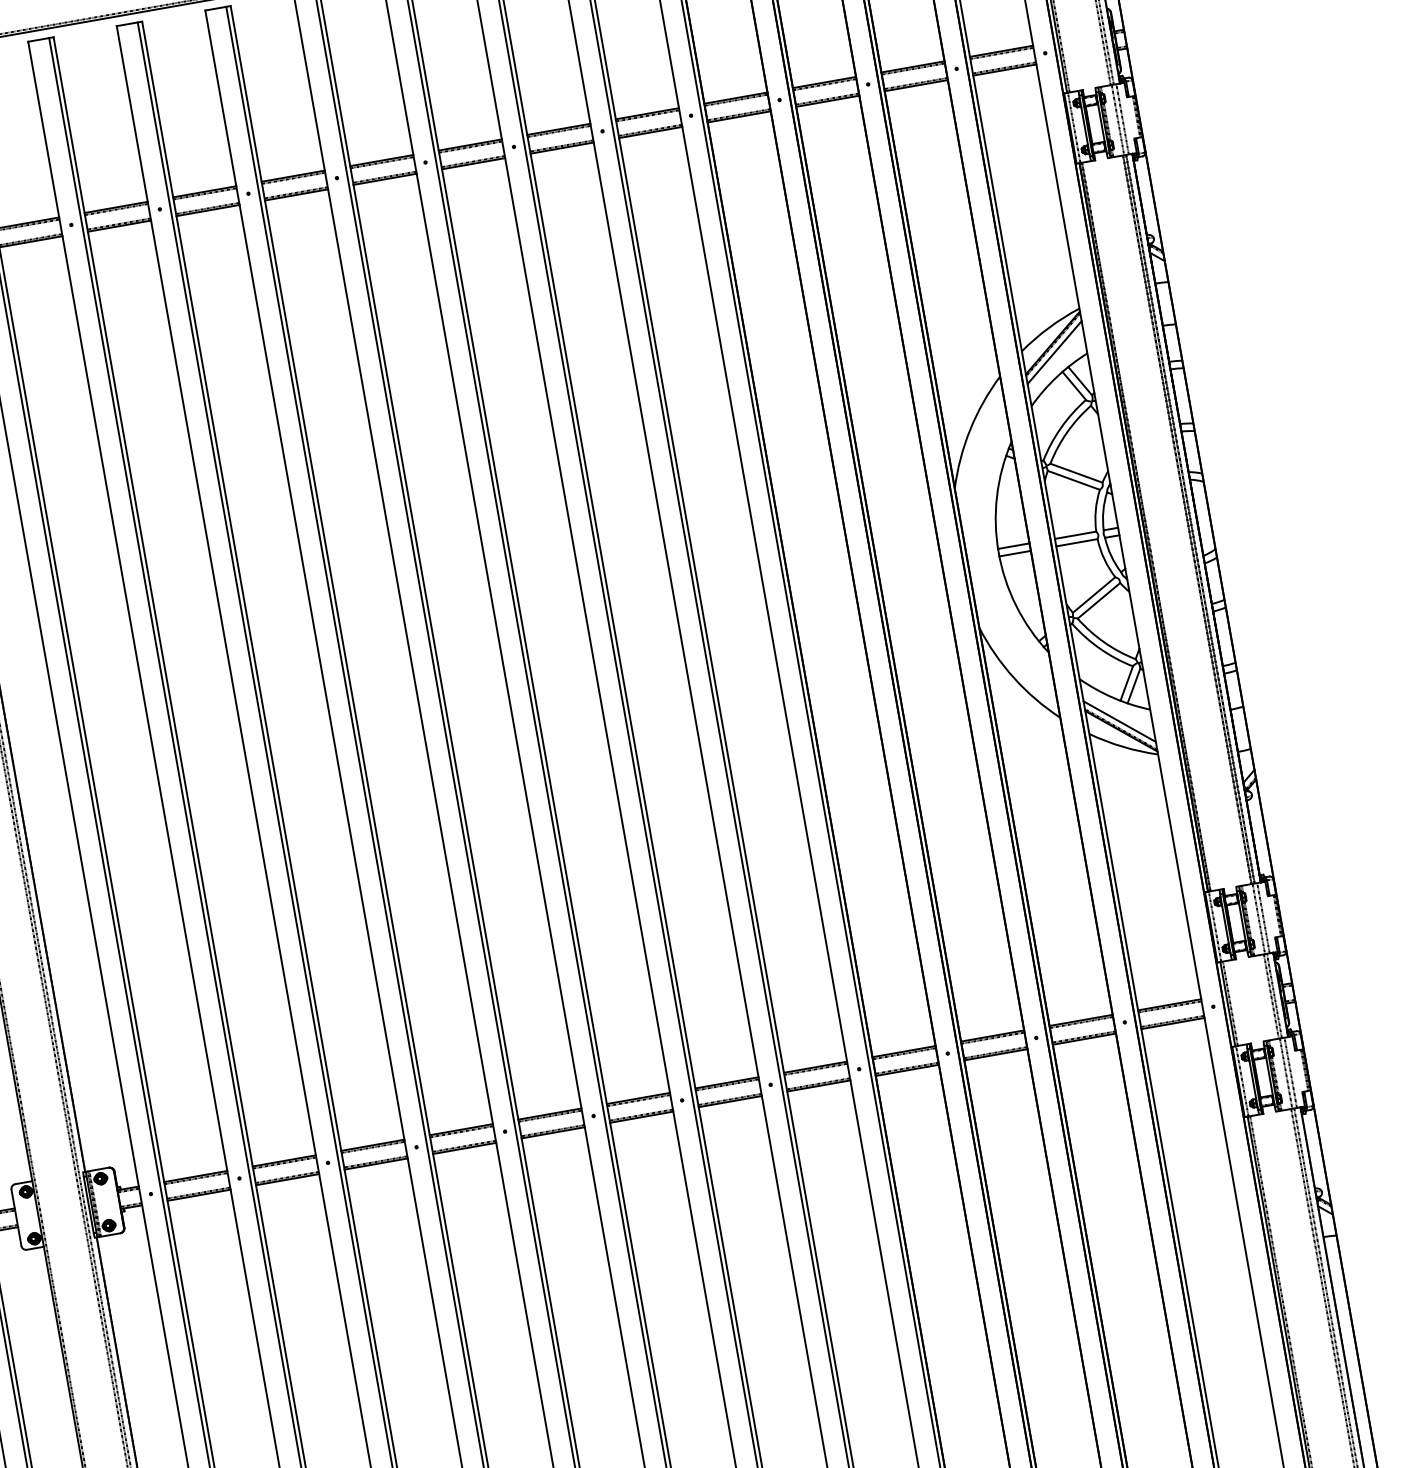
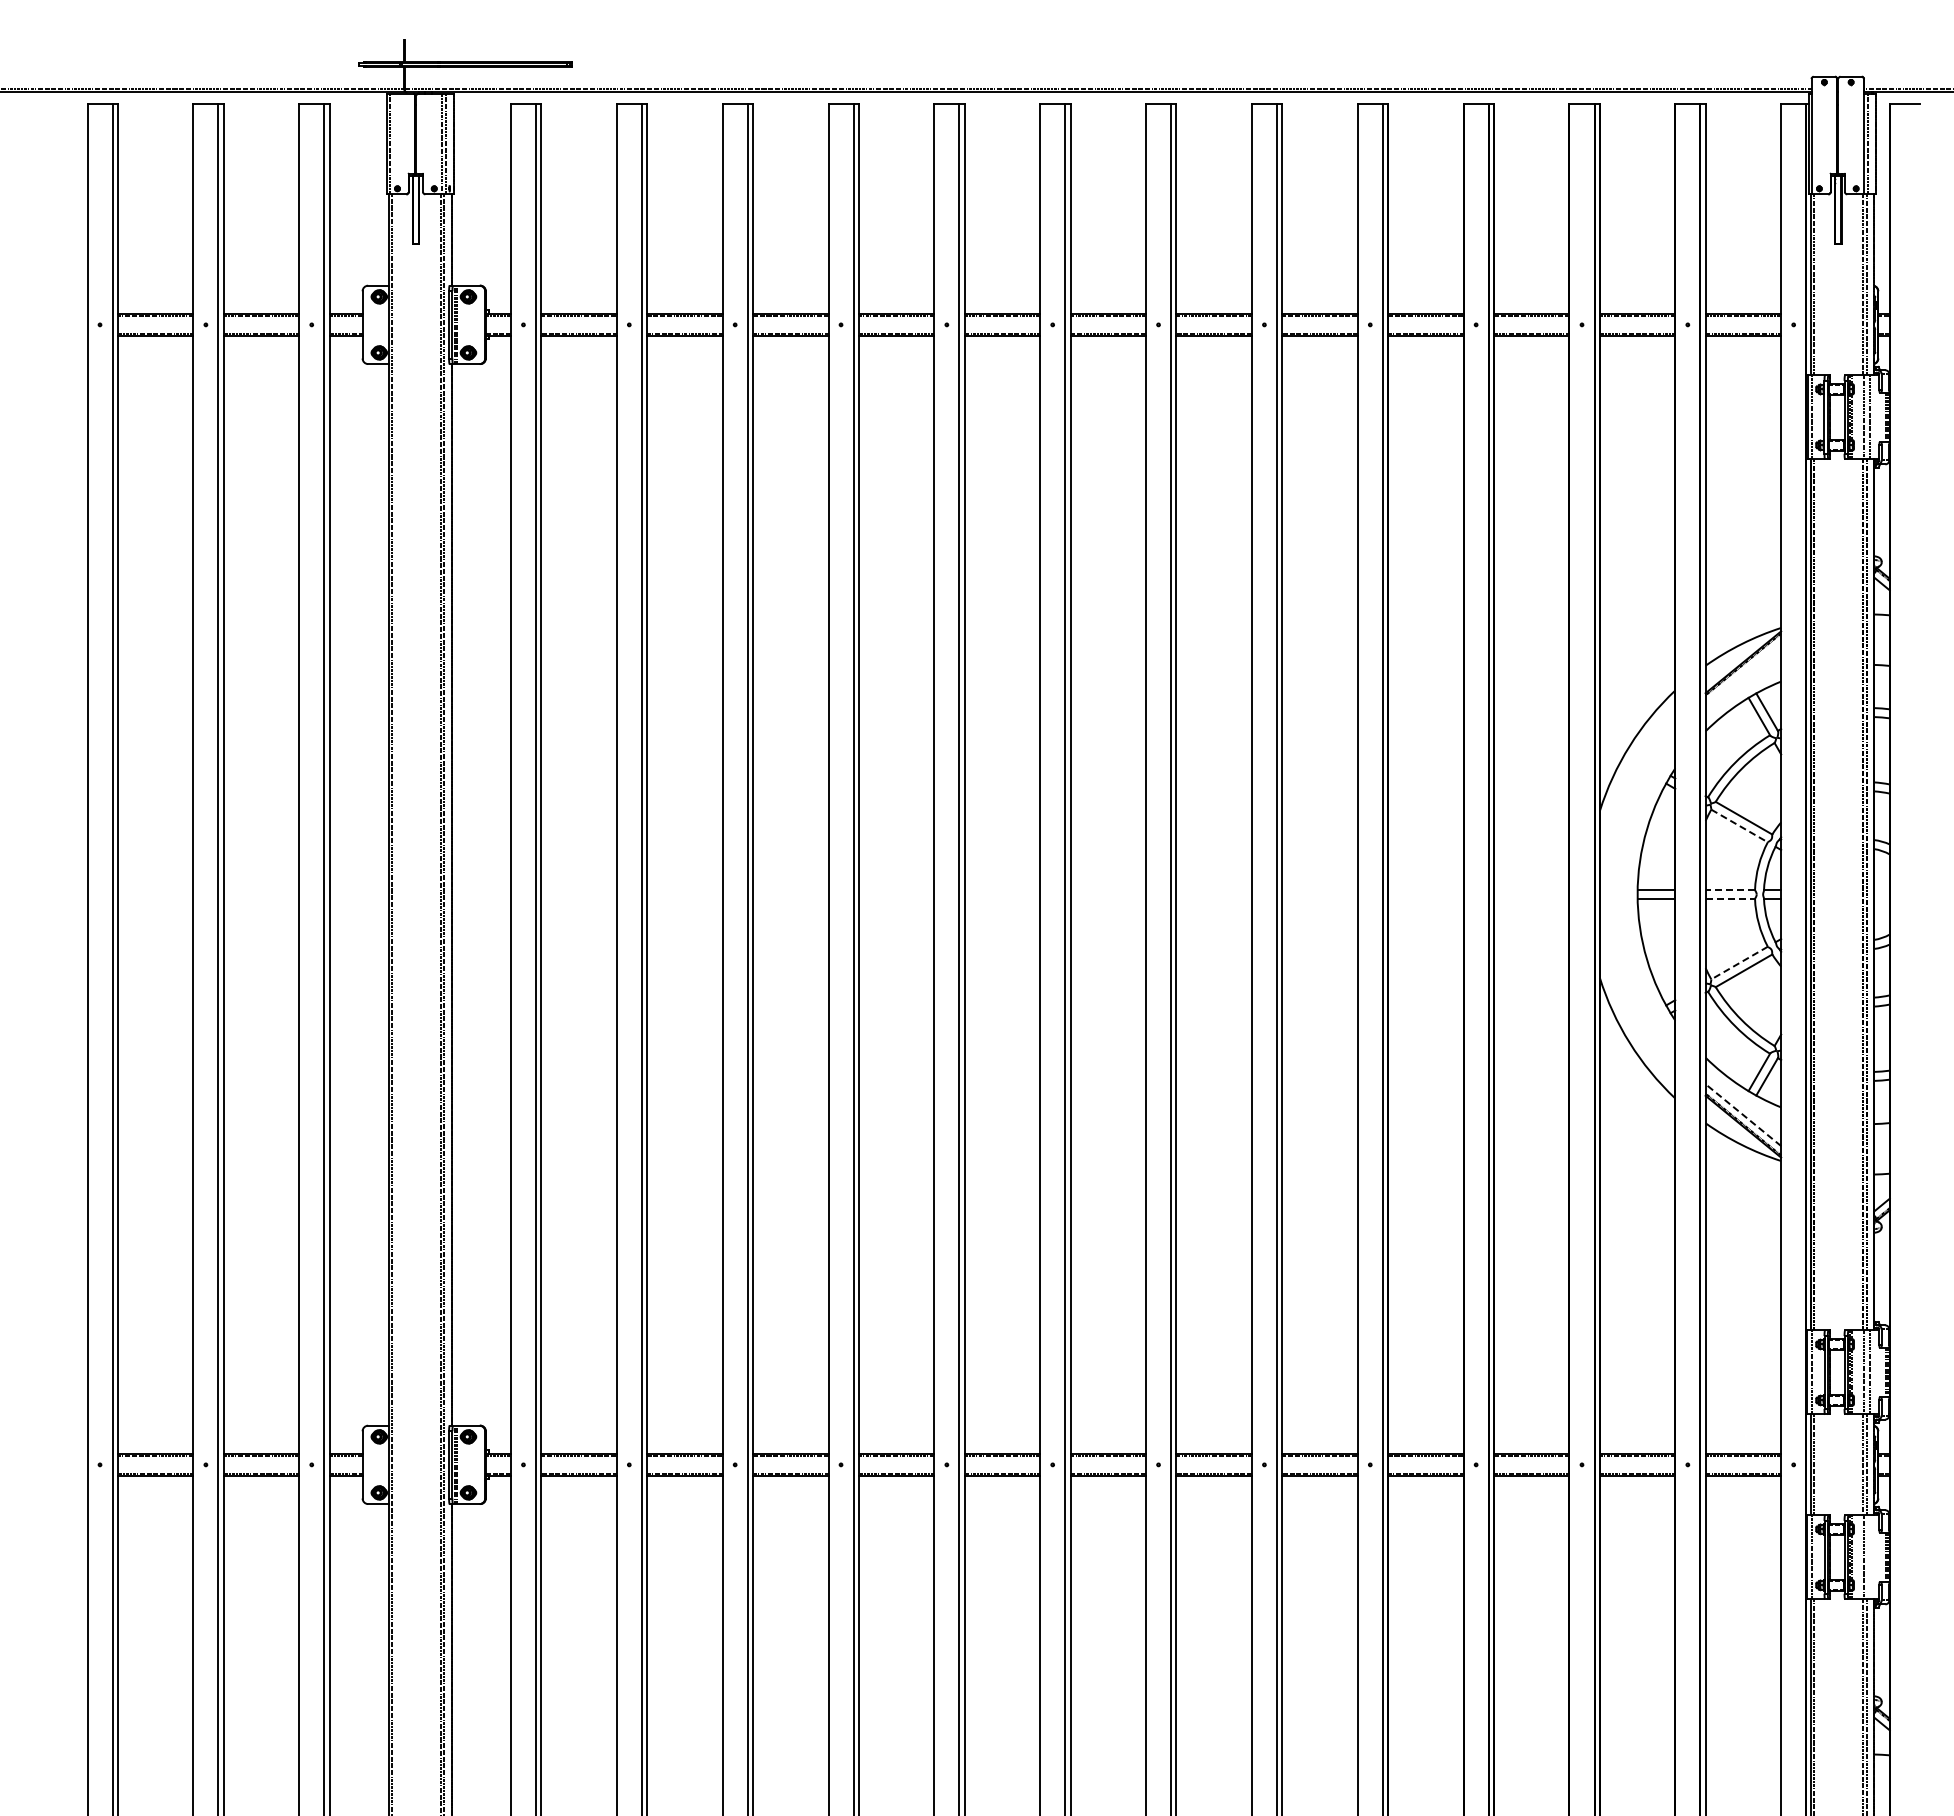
line: (1054, 352) -> (1743, 673), removed
line: (1073, 479) -> (1739, 825), solid -> dashed
line: (1075, 535) -> (1730, 890), solid -> dashed
line: (1076, 542) -> (1730, 898), solid -> dashed
line: (1094, 595) -> (1739, 963), solid -> dashed
line: (1119, 721) -> (1743, 1115), solid -> dashed
line: (1290, 1073) -> (1869, 1557), removed

